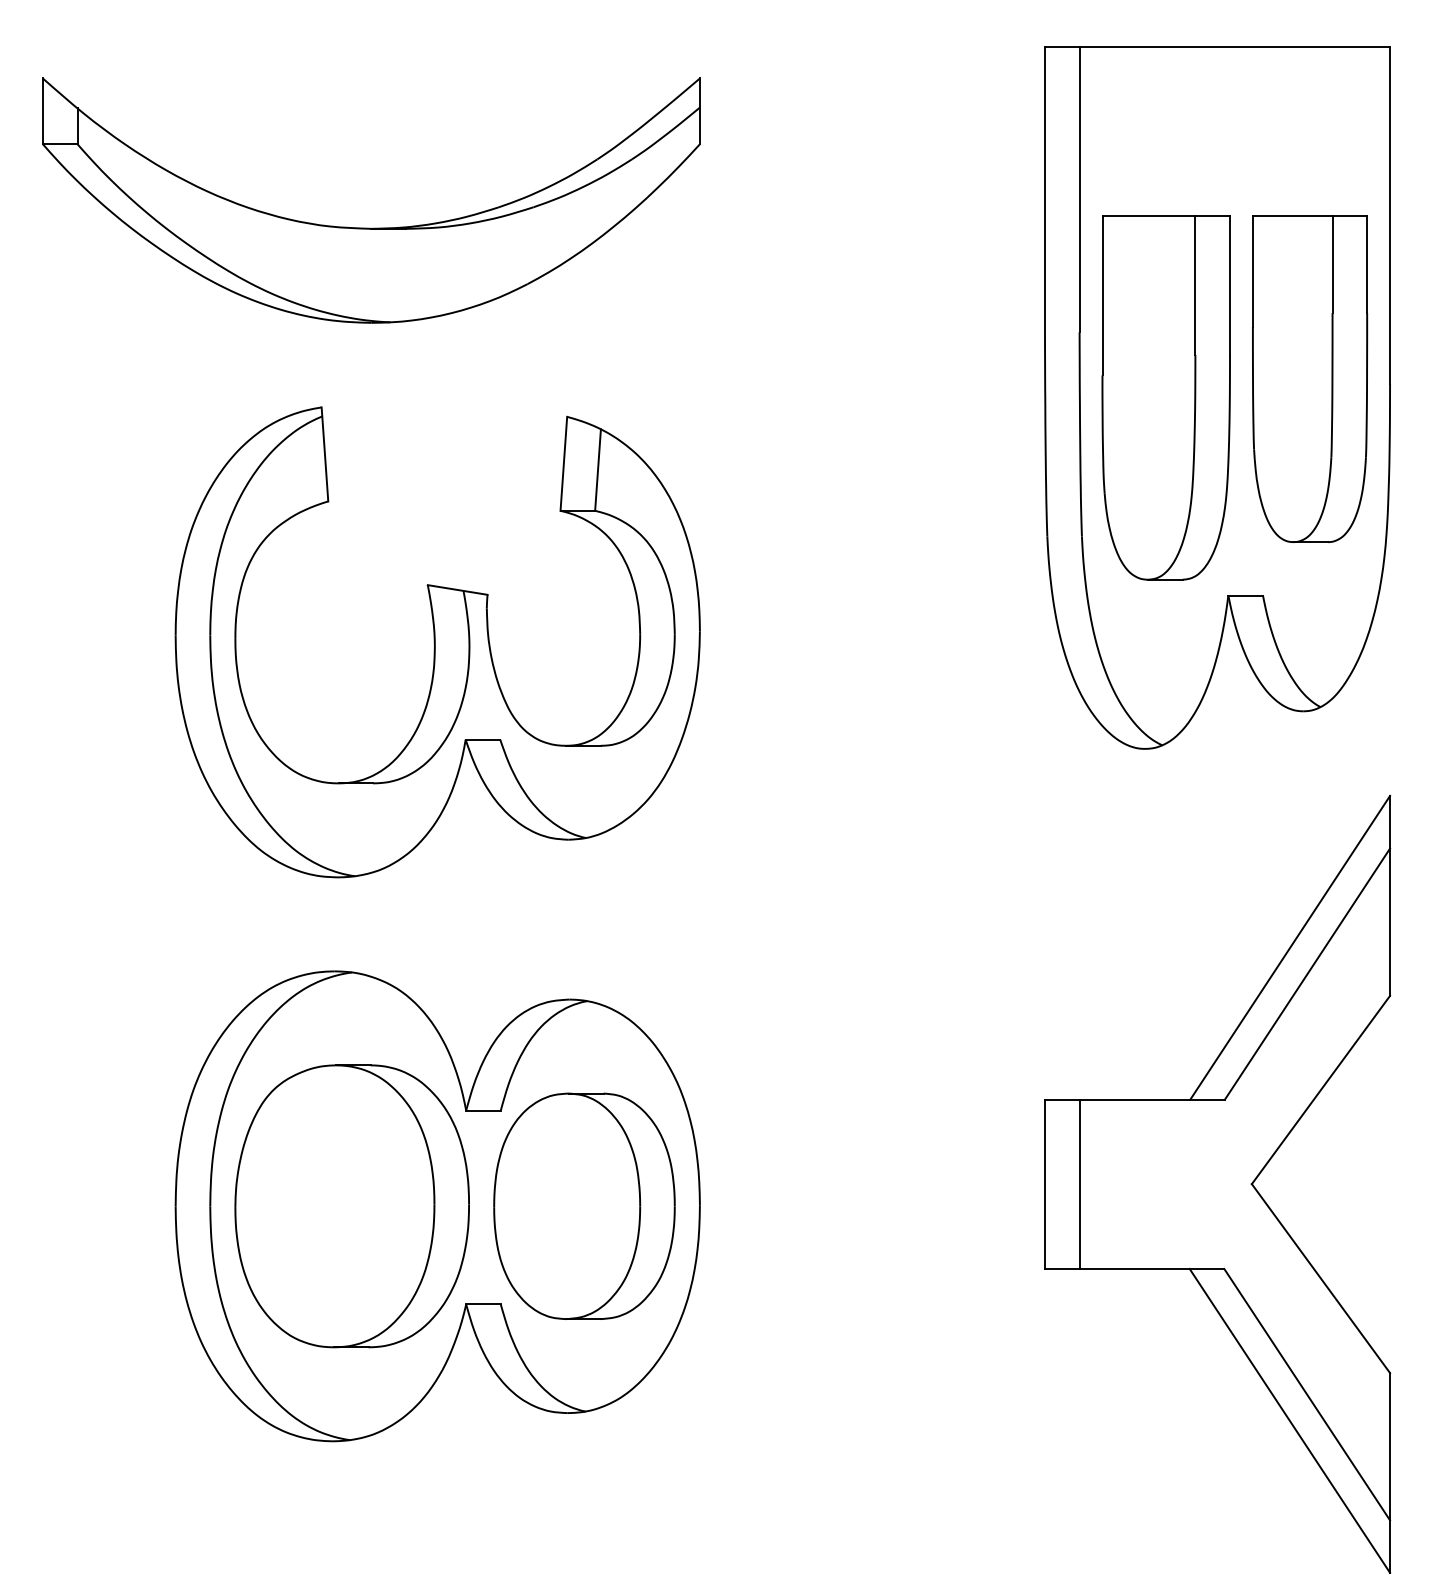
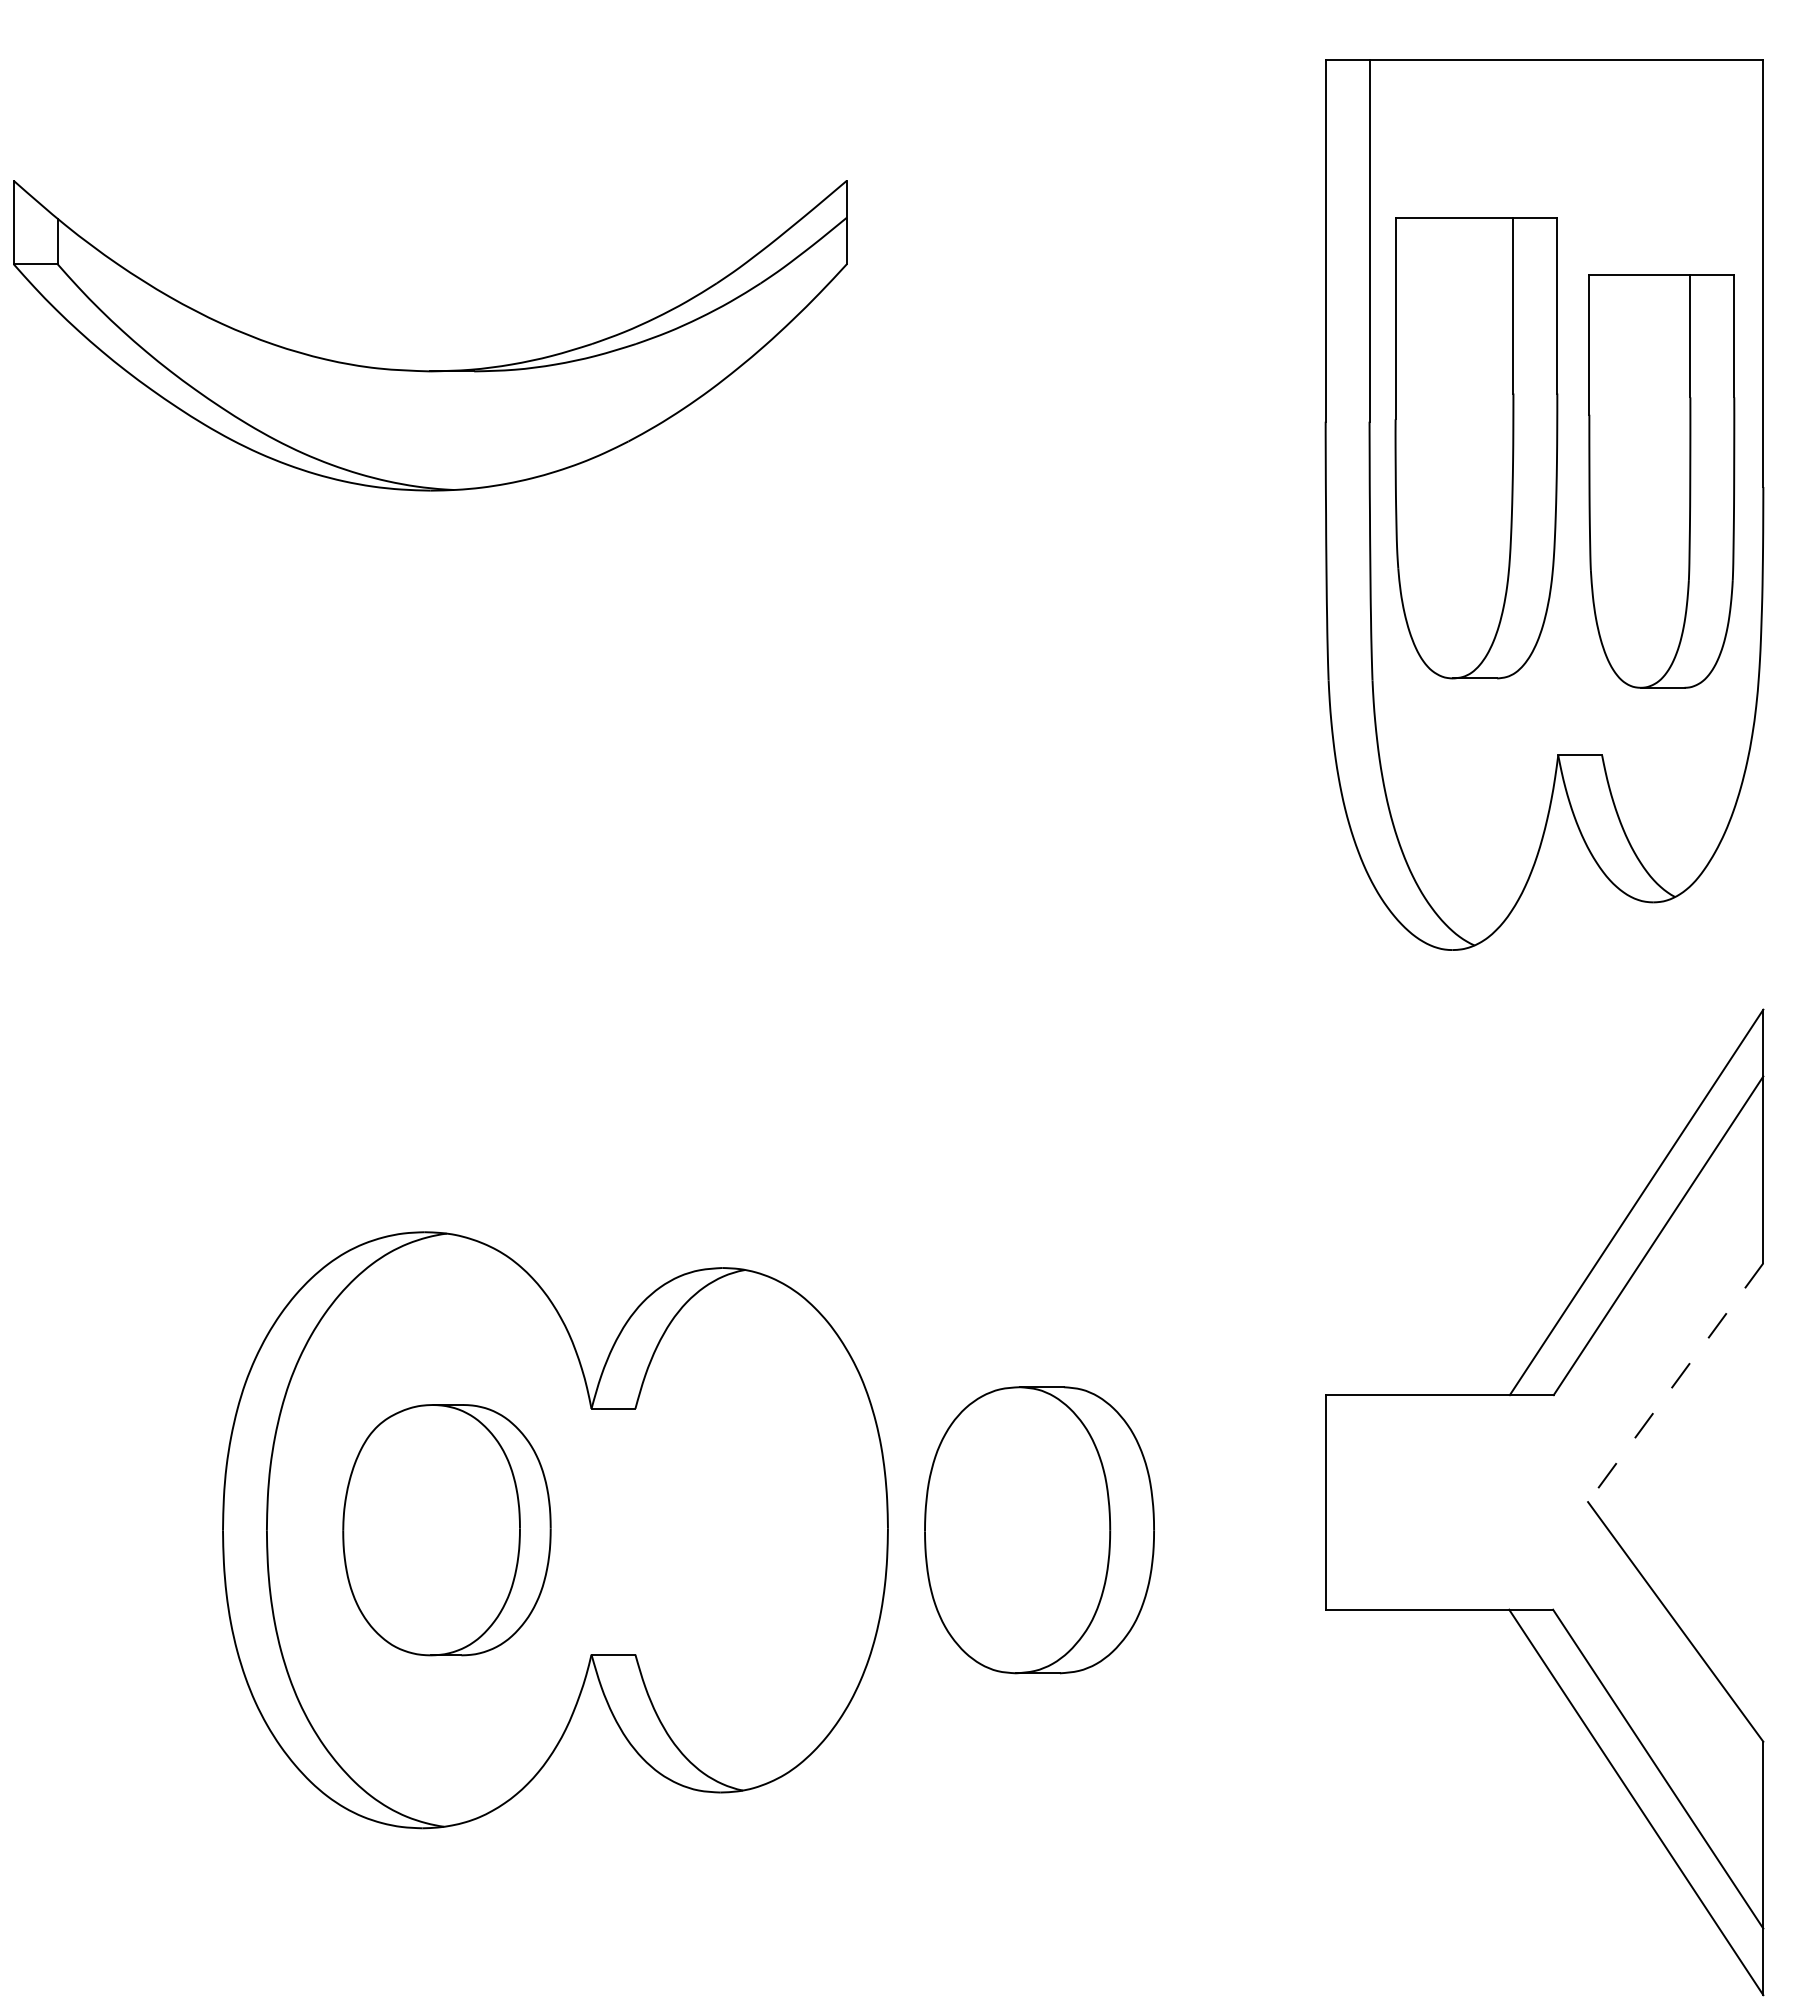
part: (371, 228) -> (430, 370), moved
part: (1166, 398) -> (1476, 448), moved
part: (437, 642) -> (555, 814), removed
line: (1320, 1090) -> (1675, 1383), solid -> dashed
line: (1079, 1184) -> (1369, 1502), removed
part: (351, 1205) -> (446, 1529), size x0.7
part: (584, 1206) -> (1039, 1530), moved

